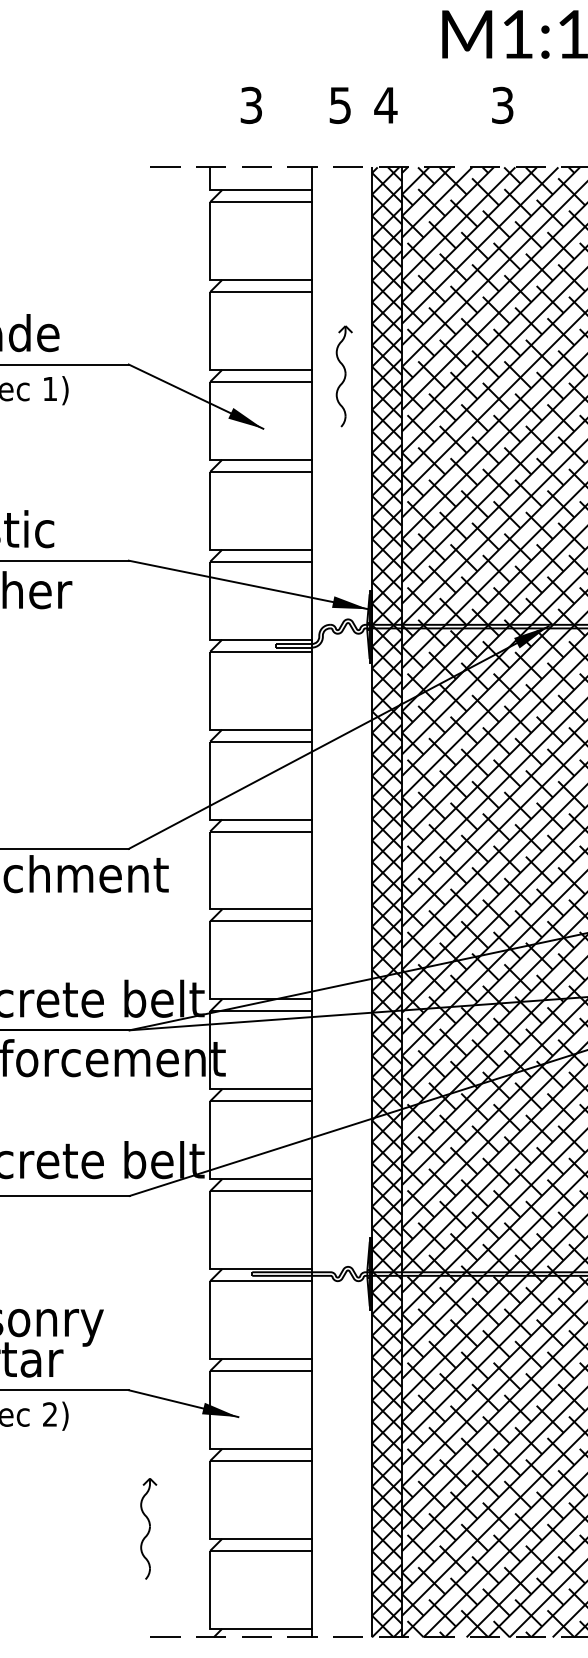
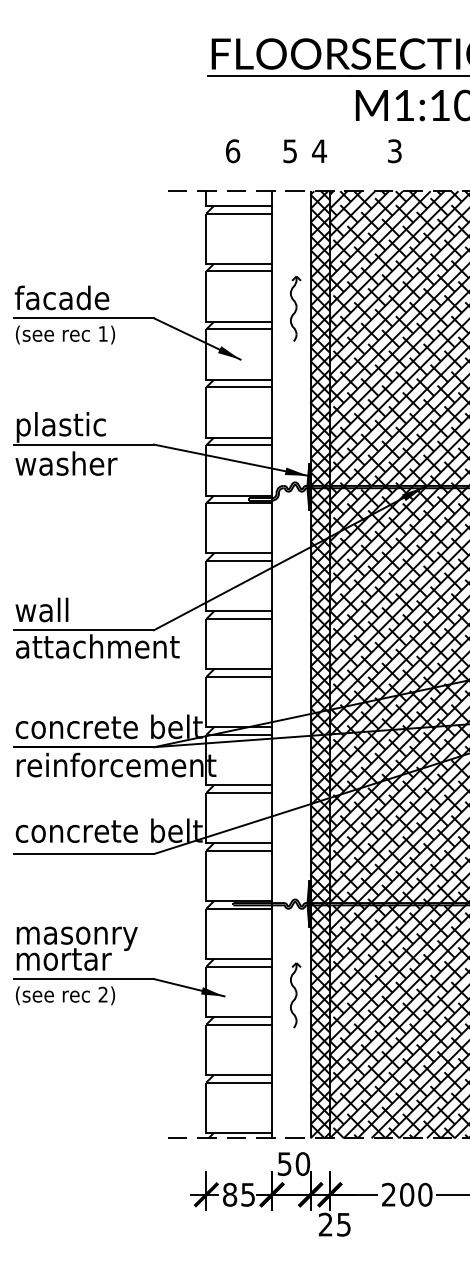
text: (250, 105) -> (232, 151), 3 -> 6
part: (343, 375) -> (295, 308), moved
part: (148, 1529) -> (295, 995), moved

